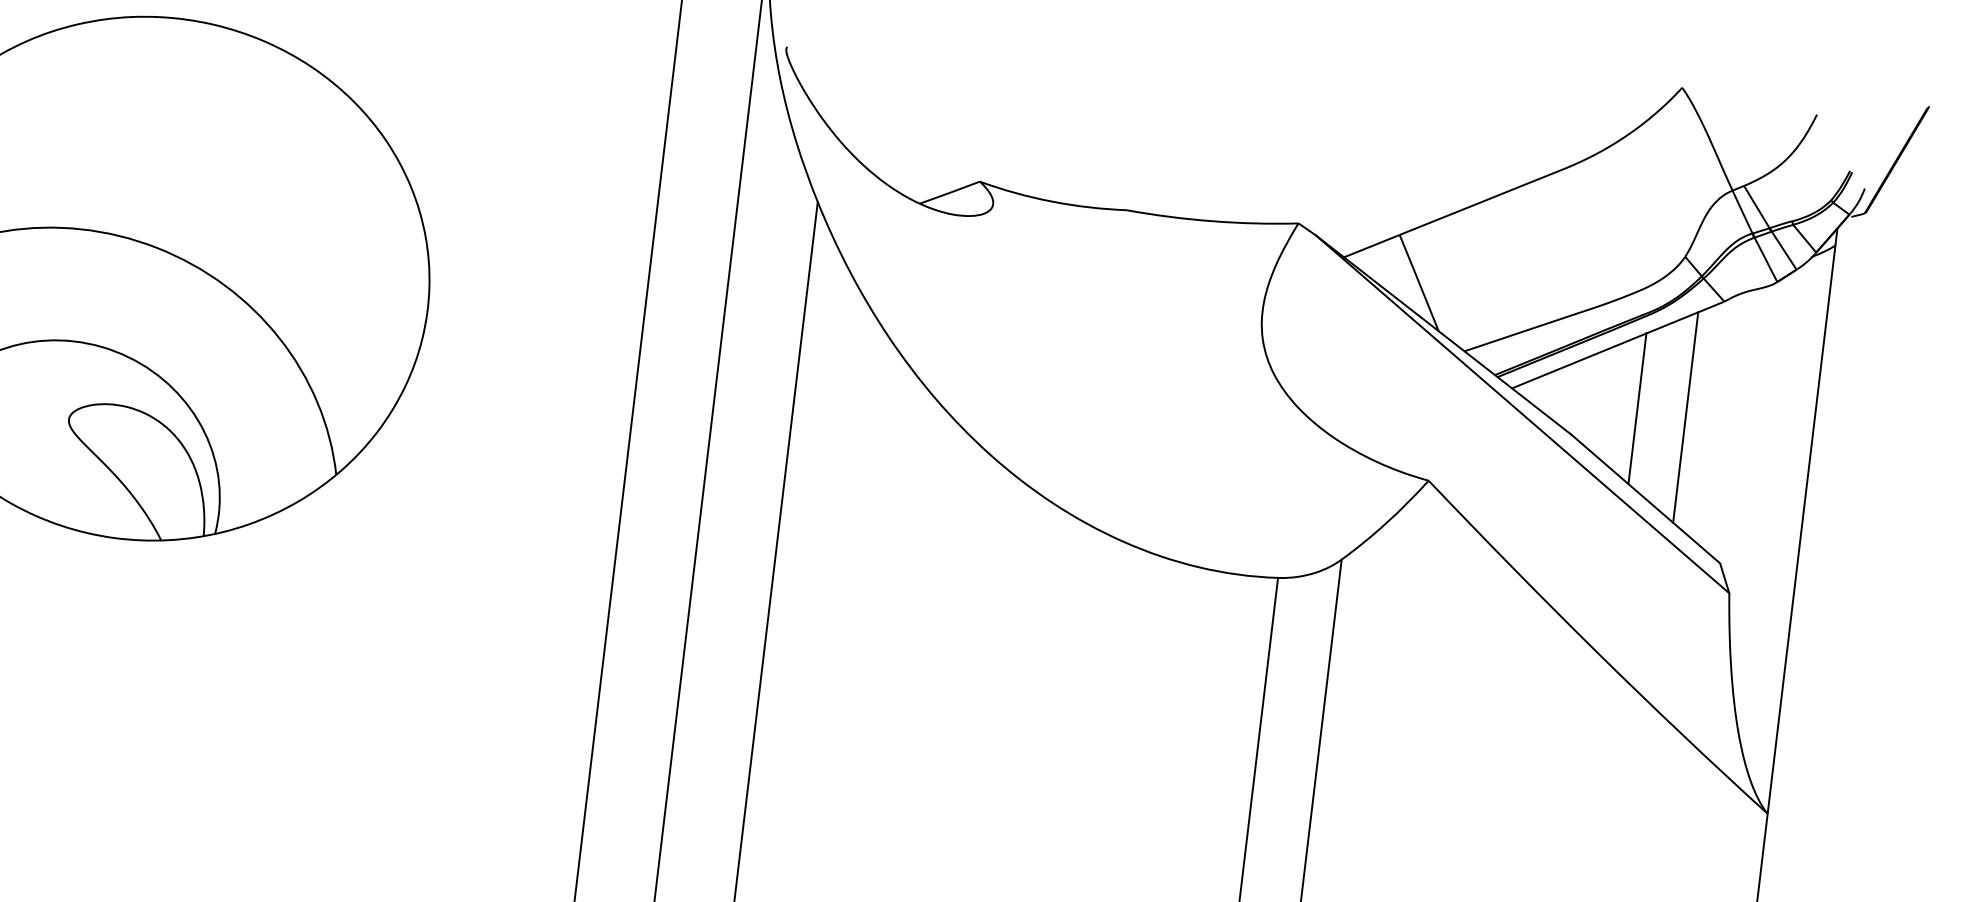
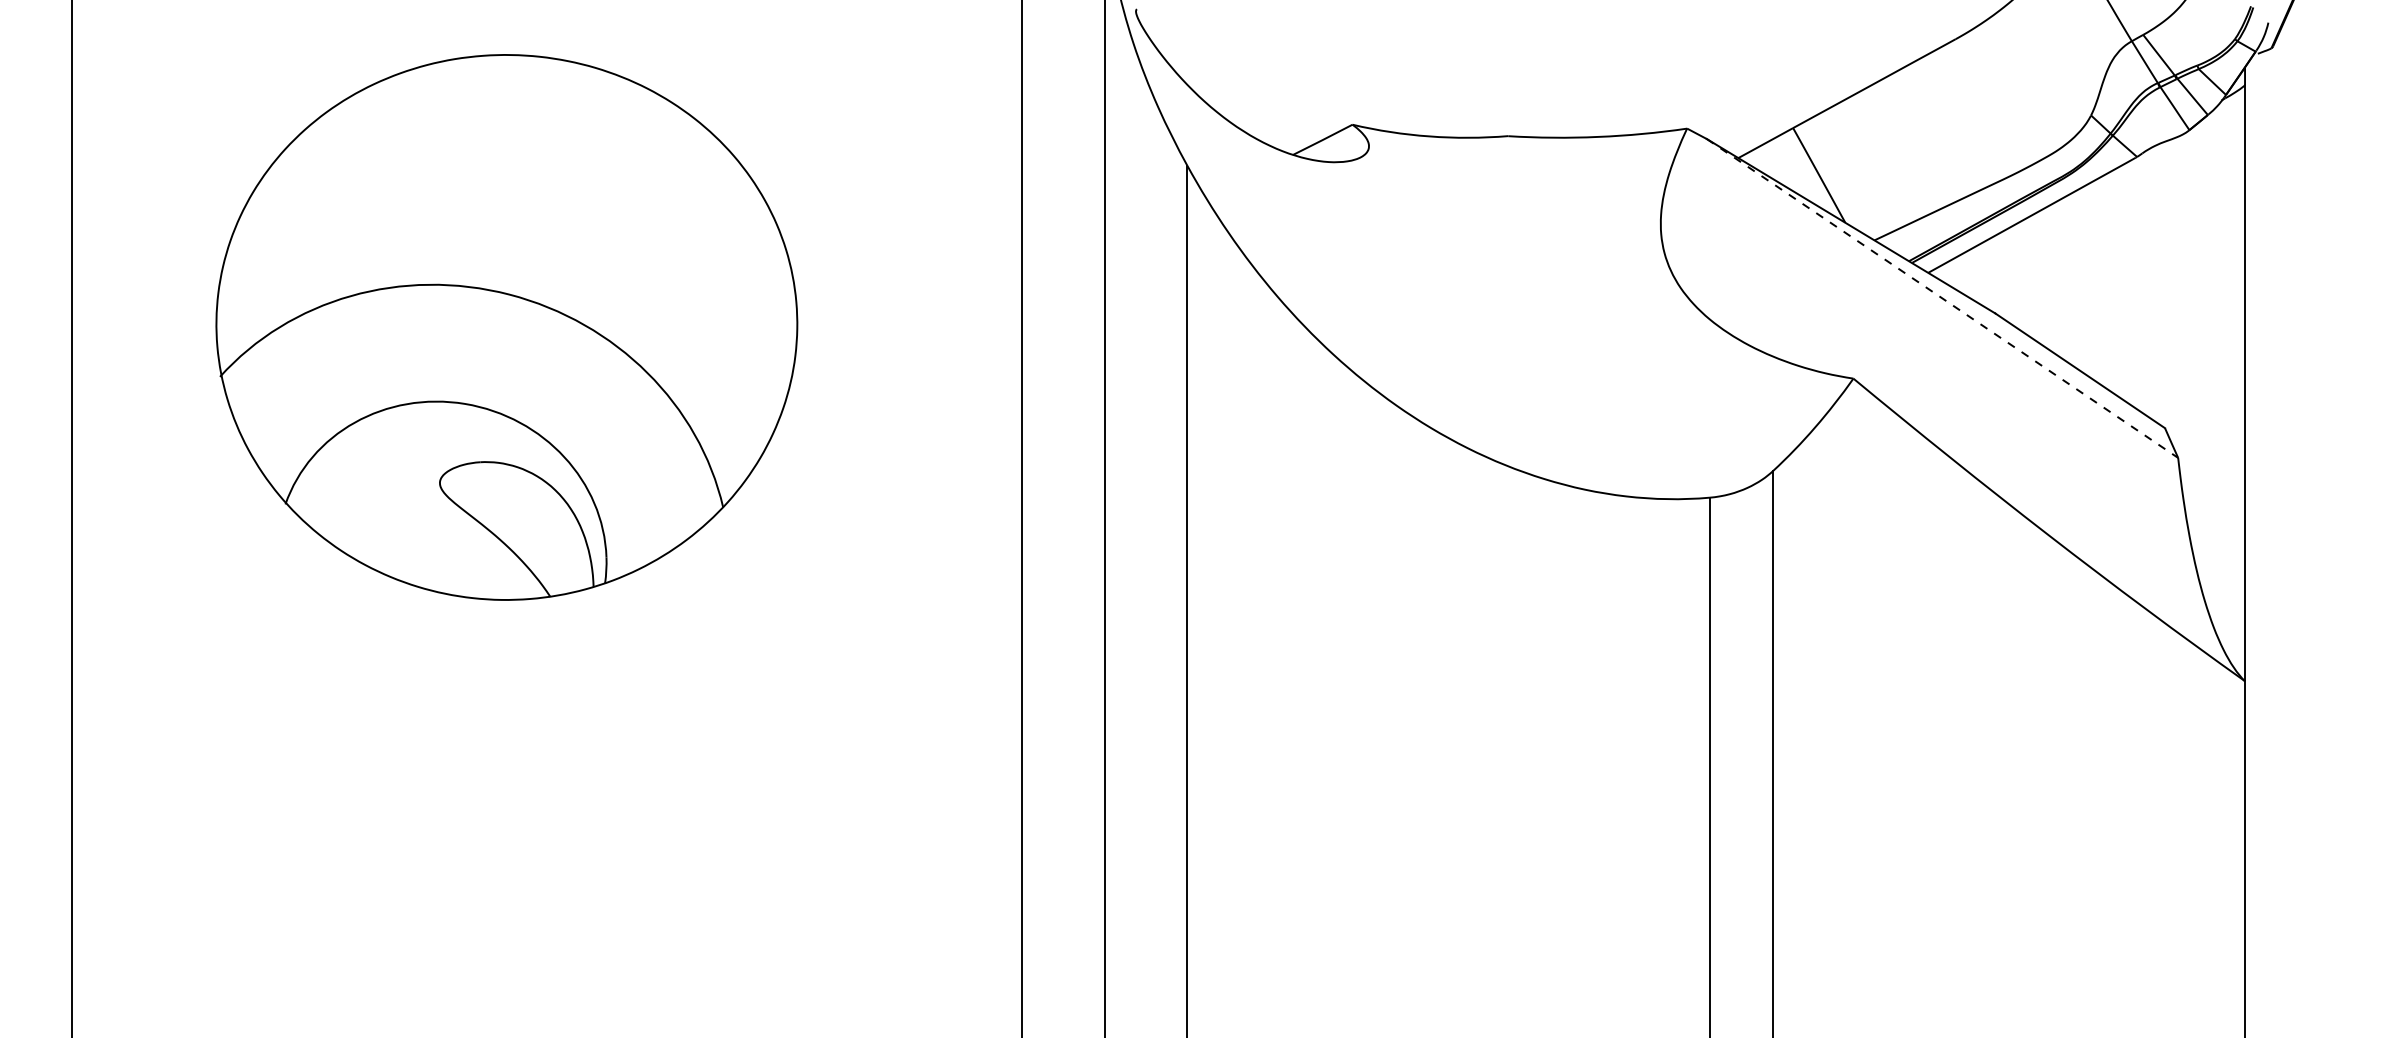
line: (1637, 408) -> (2060, 278), removed
line: (1522, 414) -> (1942, 298), solid -> dashed
line: (1685, 417) -> (2111, 281), removed

